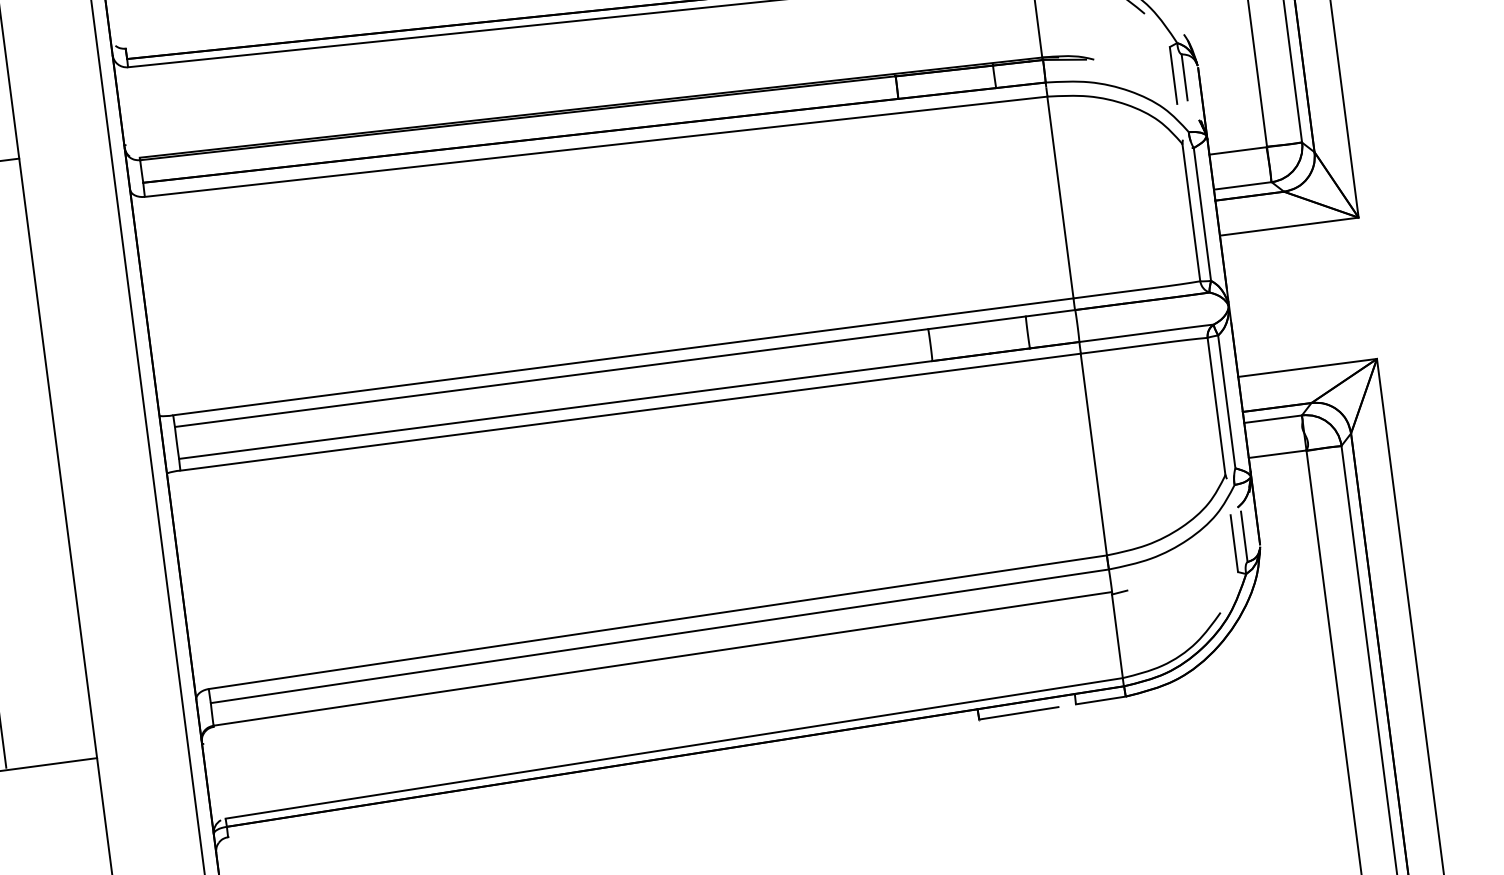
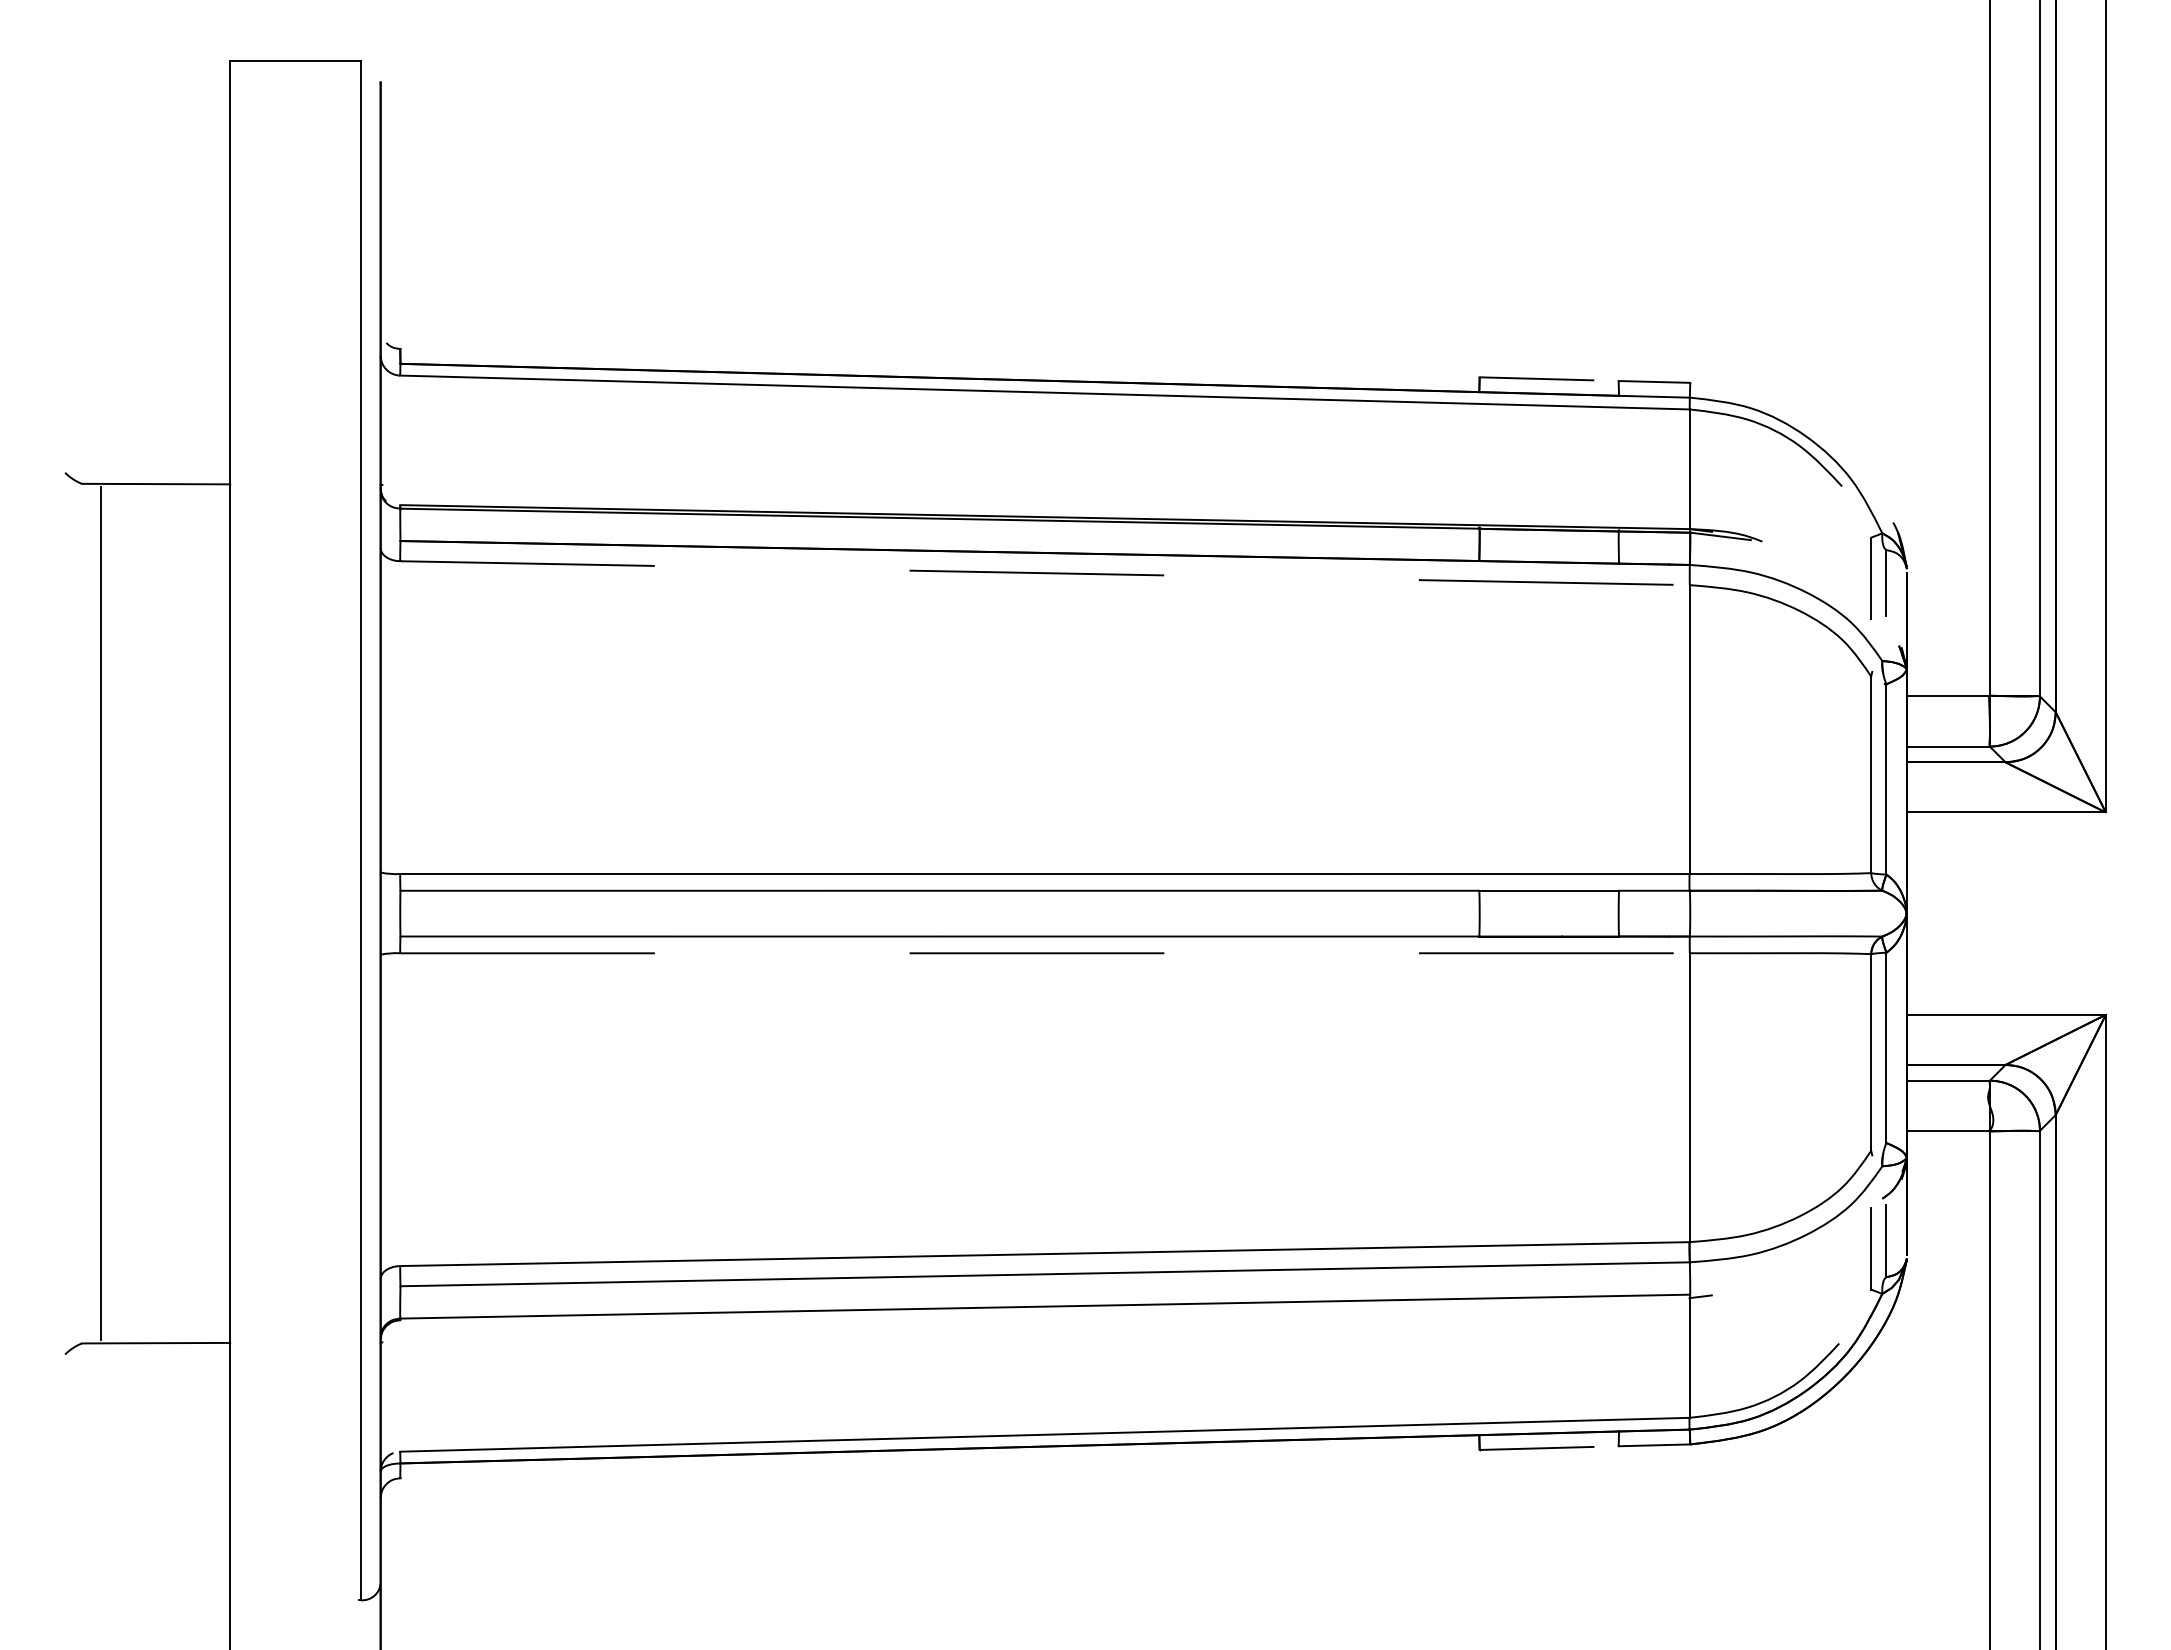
line: (595, 147) -> (1044, 573), solid -> dashed
line: (630, 412) -> (1044, 953), solid -> dashed

